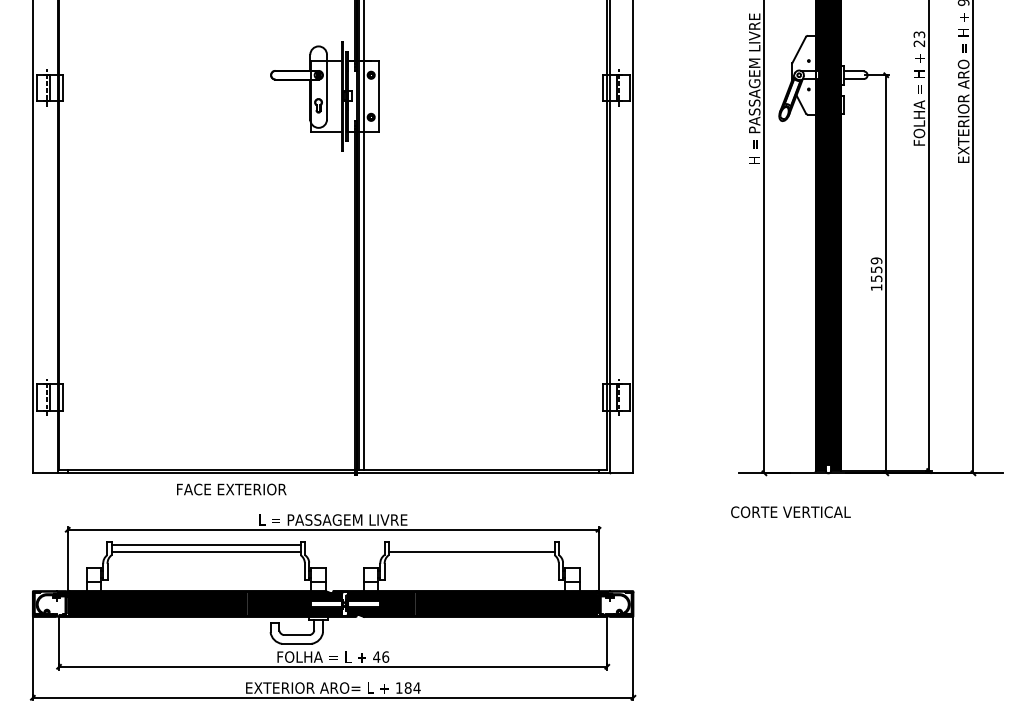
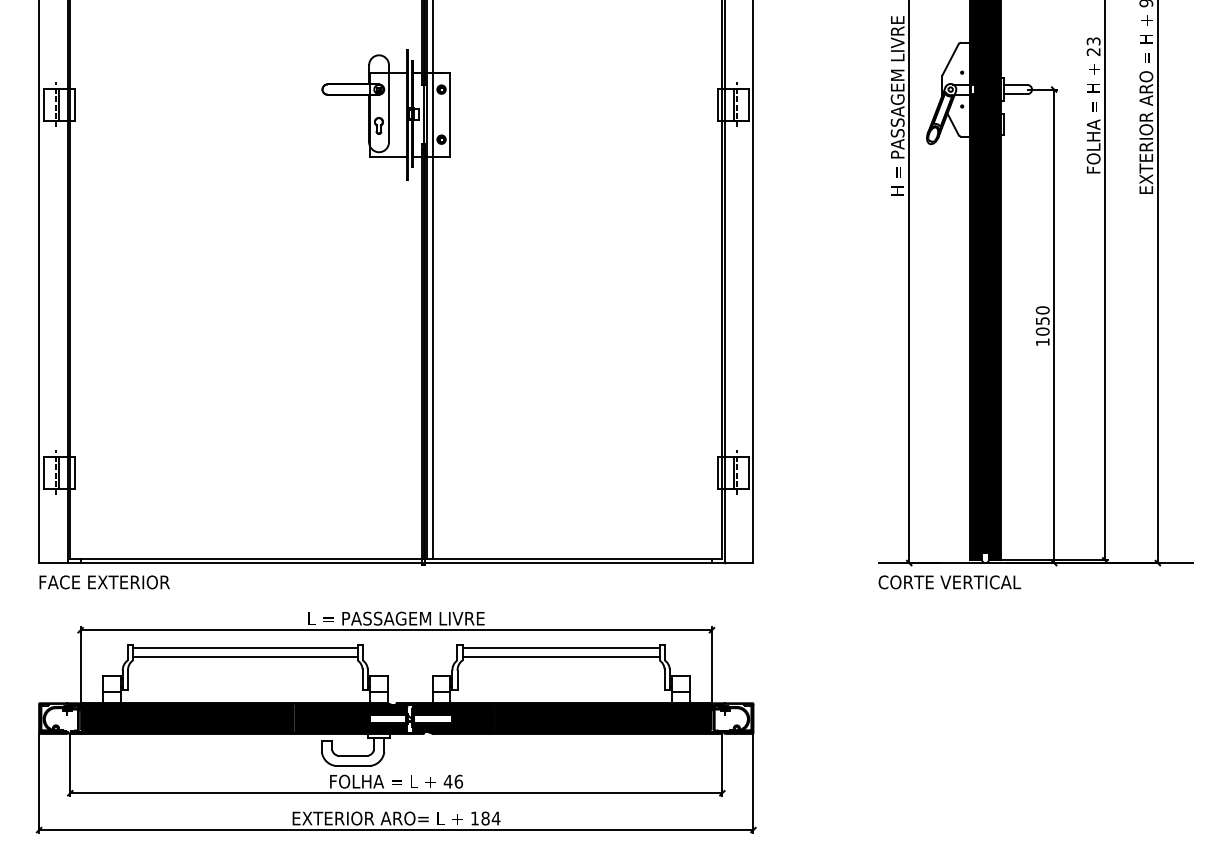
text: (876, 269) -> (1042, 320), 1559 -> 1050
text: (231, 489) -> (104, 582), moved
text: (790, 512) -> (949, 582), moved
line: (471, 545) -> (560, 648), added

